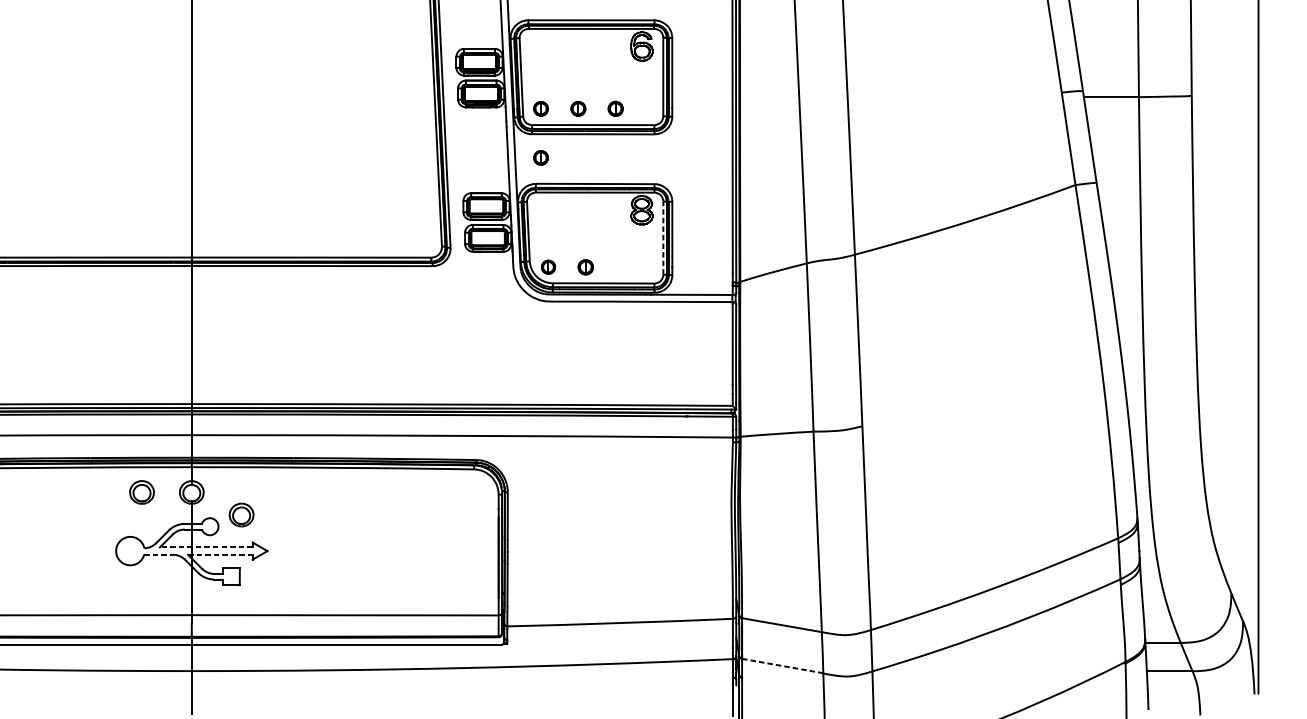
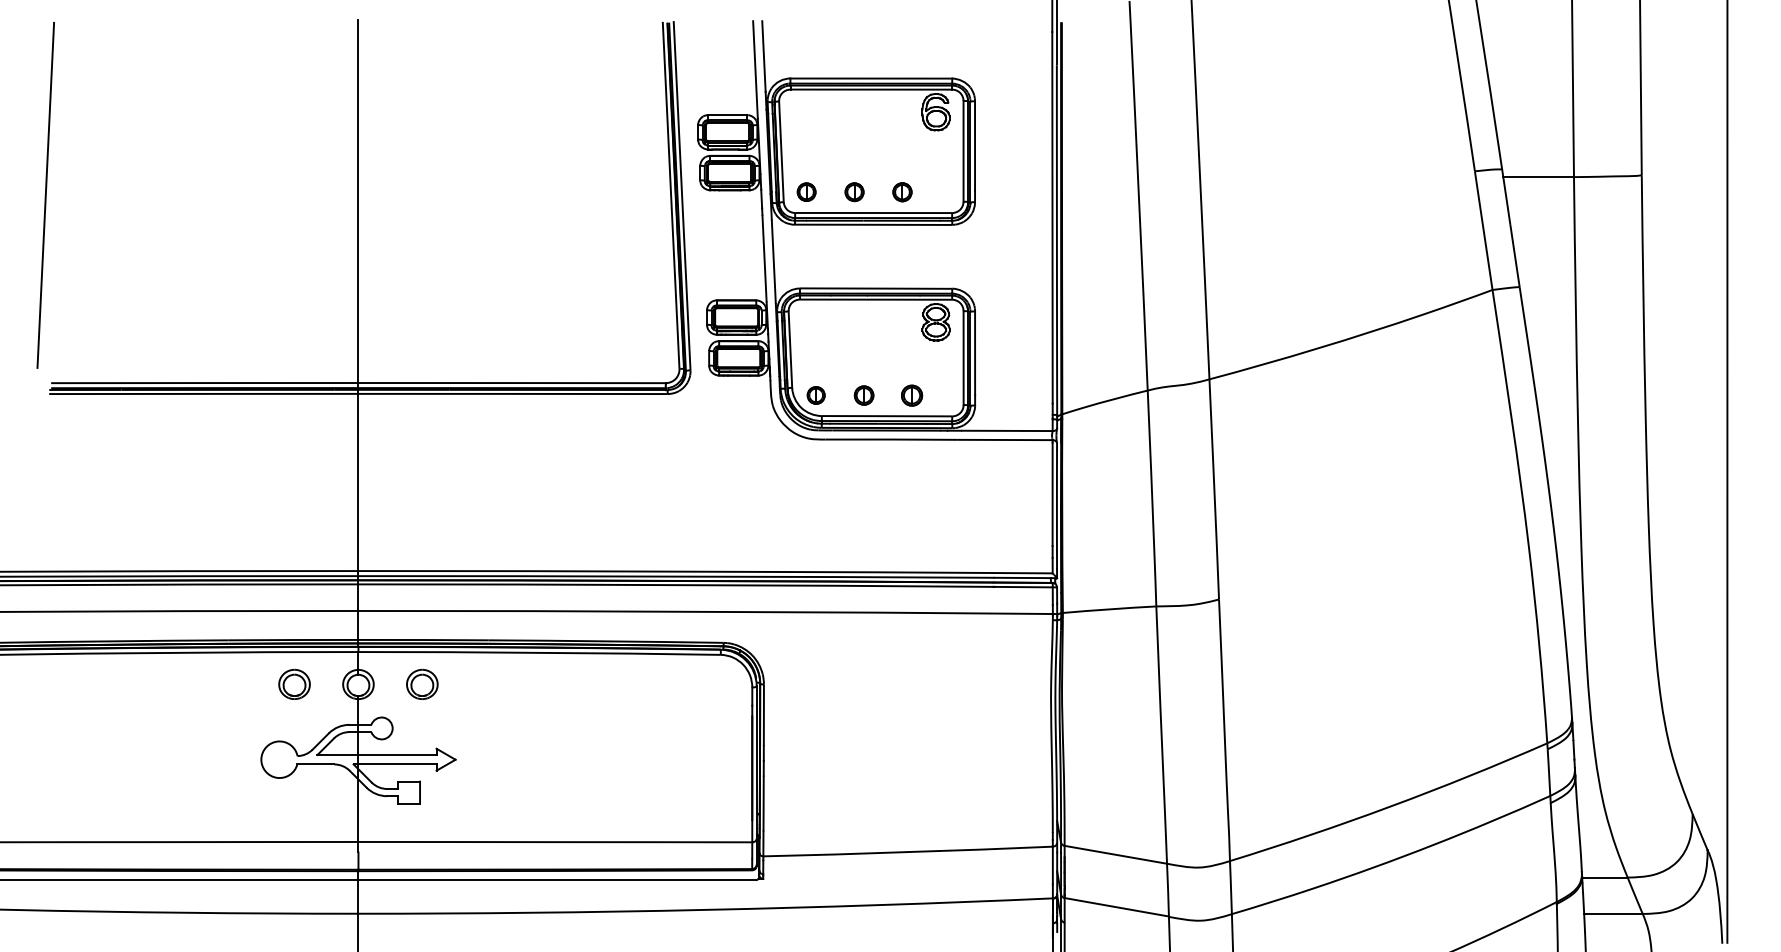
part: (540, 157) -> (806, 254), removed
line: (663, 238) -> (963, 358), dashed -> solid
part: (623, 267) -> (912, 395), added
part: (241, 514) -> (422, 683), moved
line: (206, 547) -> (377, 755), dashed -> solid
line: (159, 554) -> (316, 764), dashed -> solid
line: (220, 554) -> (395, 764), dashed -> solid
line: (782, 666) -> (1116, 907), dashed -> solid

